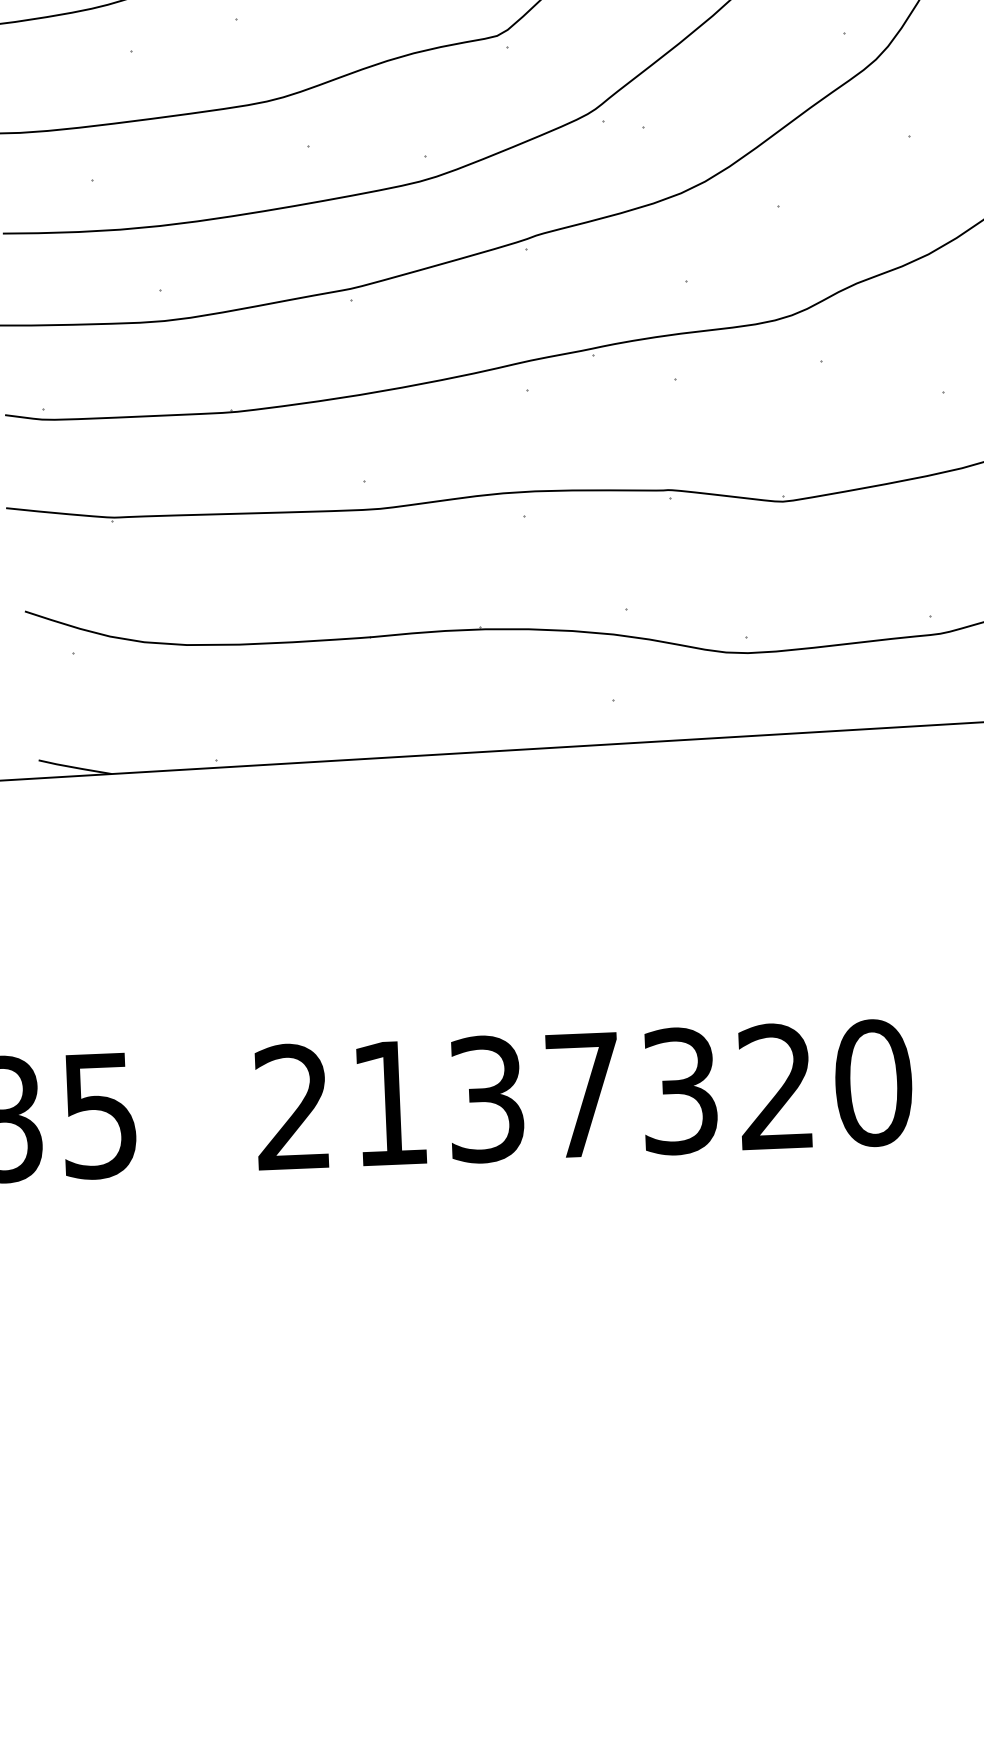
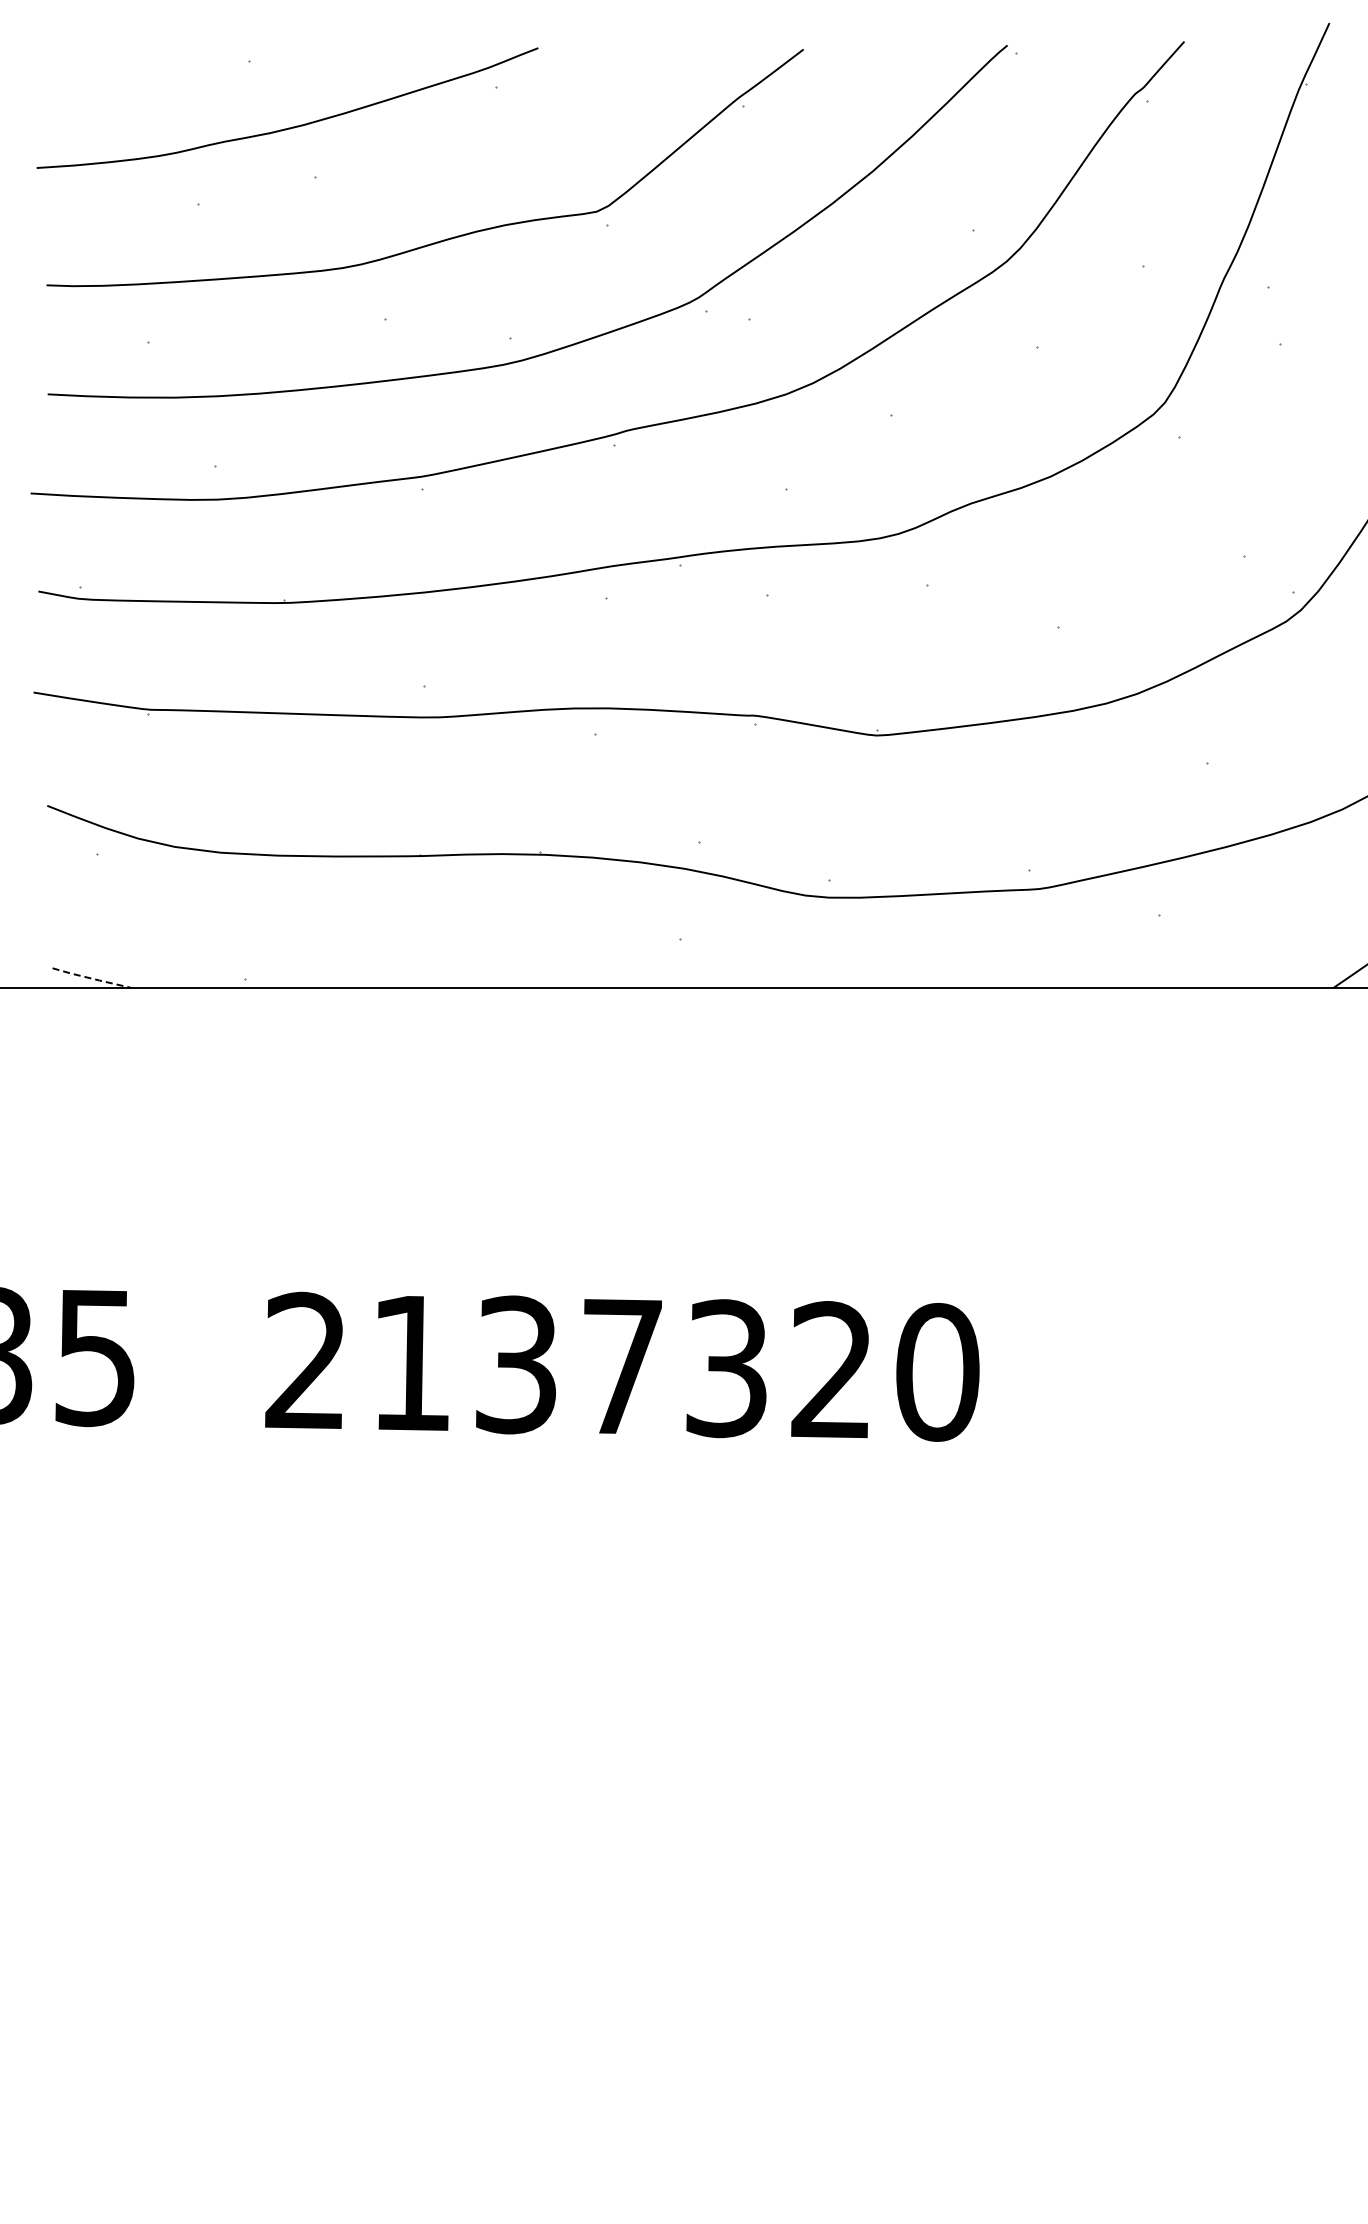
line: (74, 767) -> (91, 978), solid -> dashed

